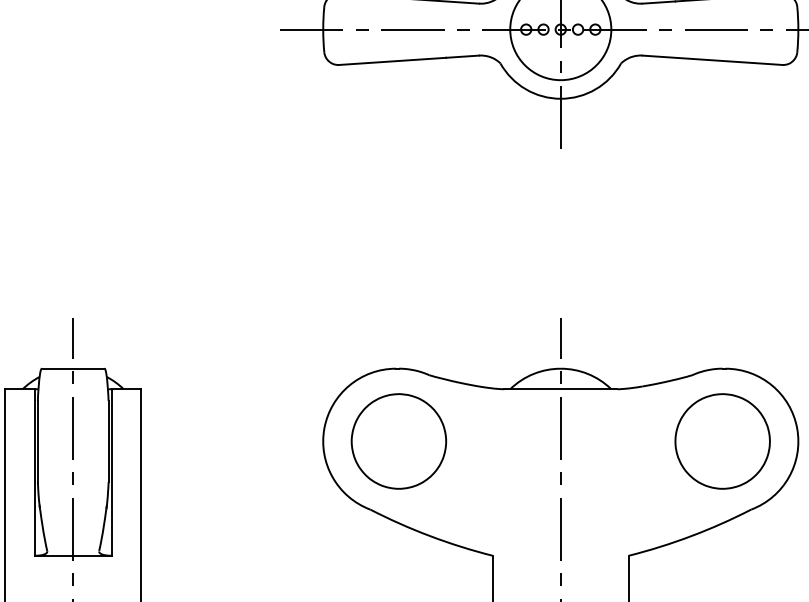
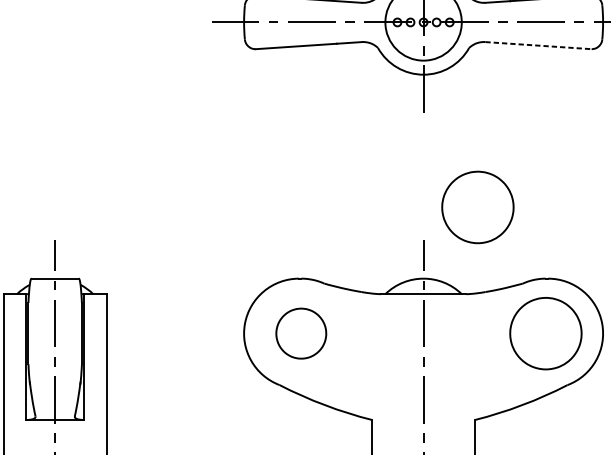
line: (713, 60) -> (538, 45), solid -> dashed
part: (632, 274) -> (477, 207), added
part: (398, 441) -> (300, 333), size x0.7

